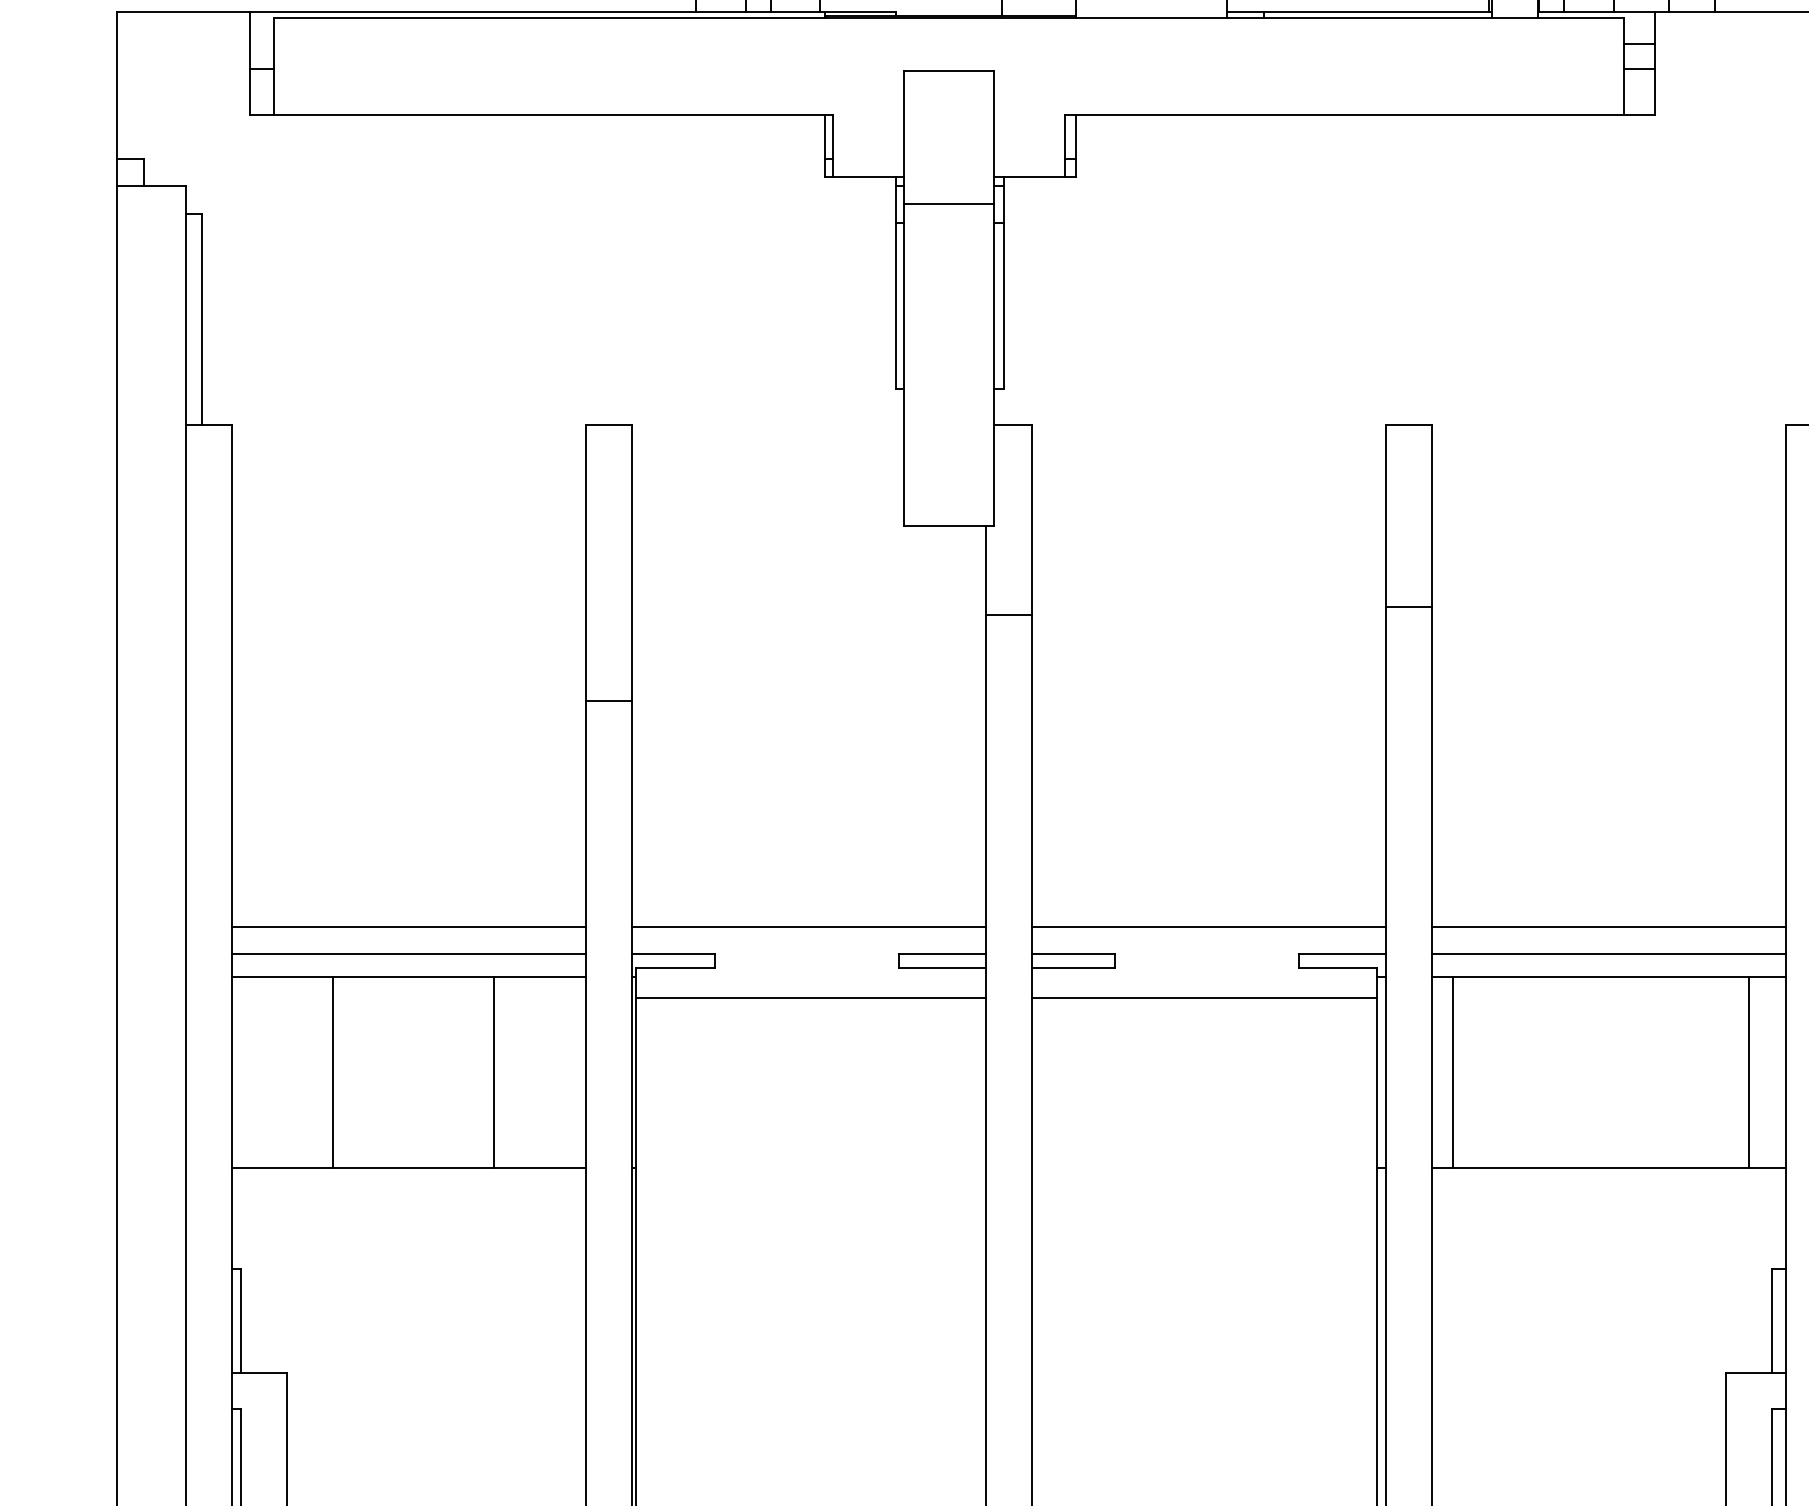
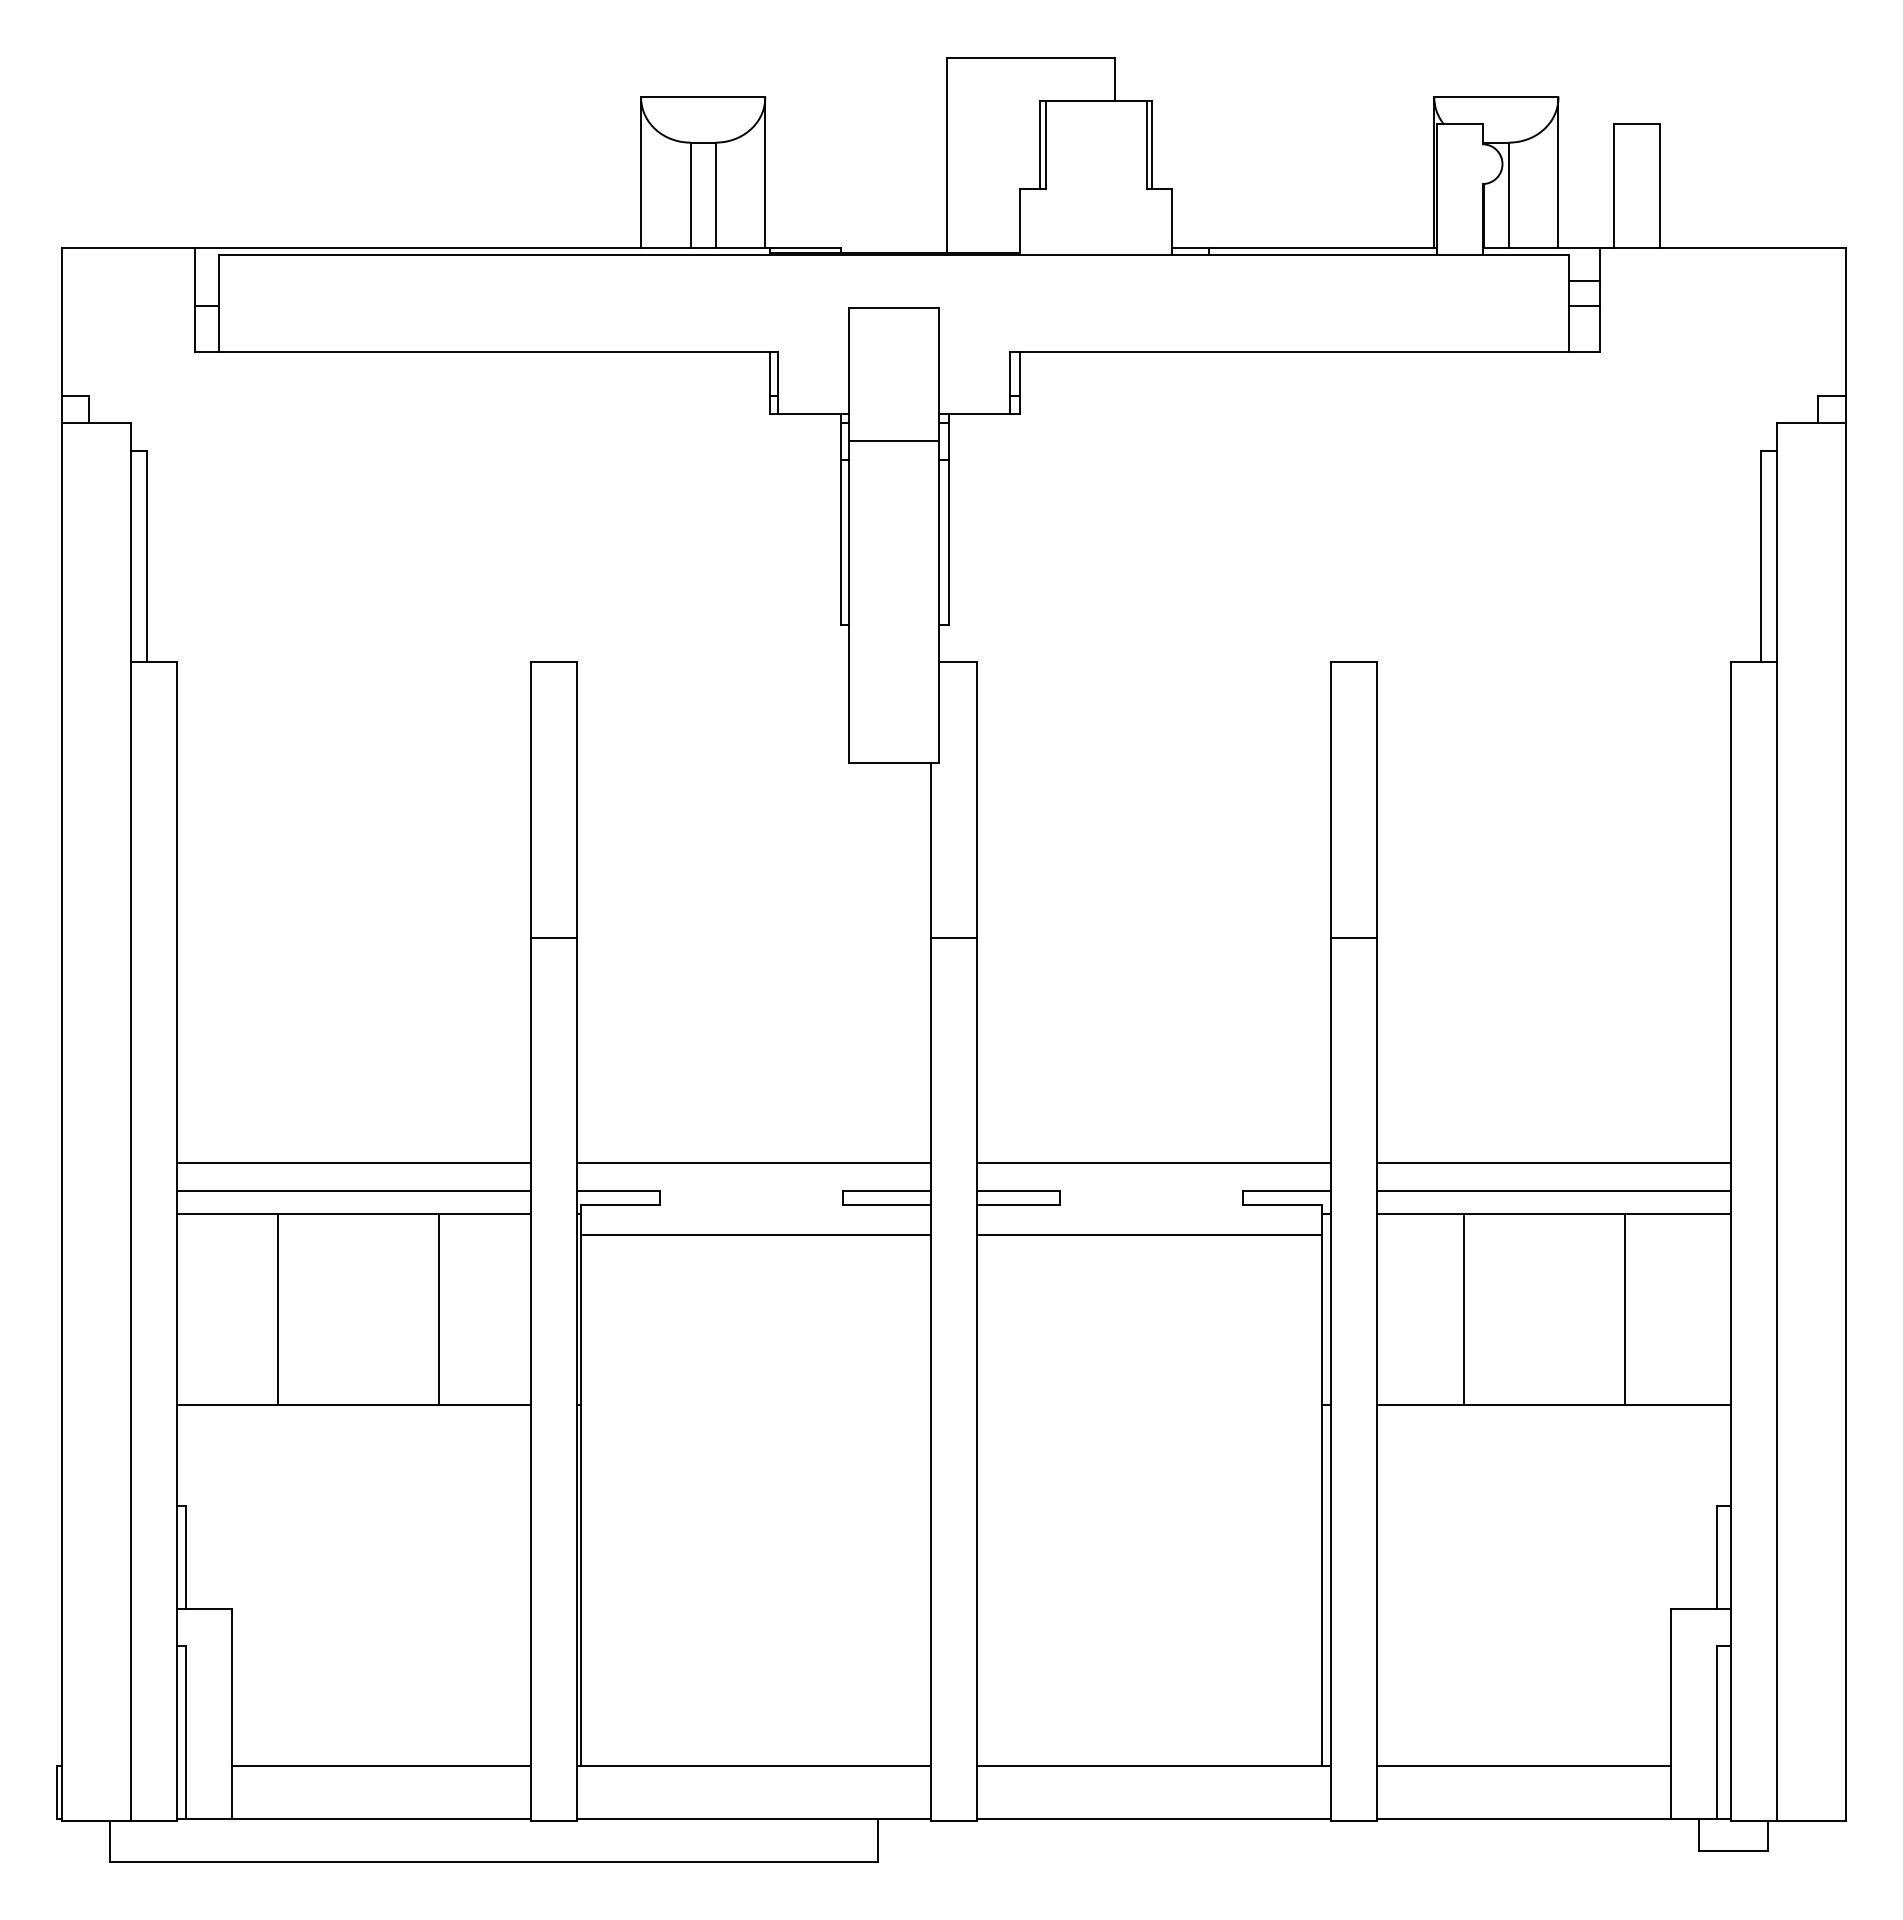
line: (1408, 607) -> (1353, 938), moved
line: (1008, 615) -> (953, 938), moved
line: (1453, 1072) -> (1464, 1309), moved
line: (1749, 1072) -> (1625, 1309), moved

